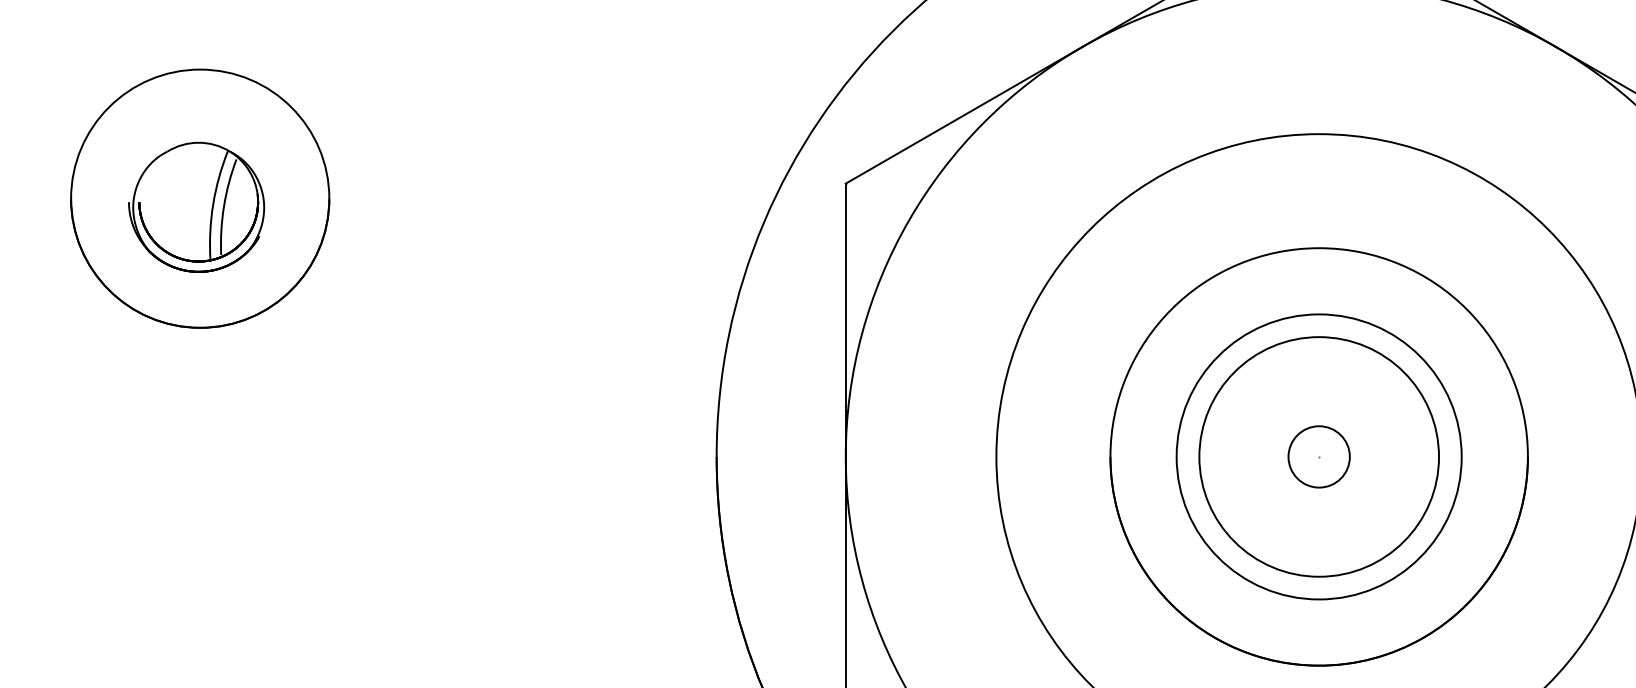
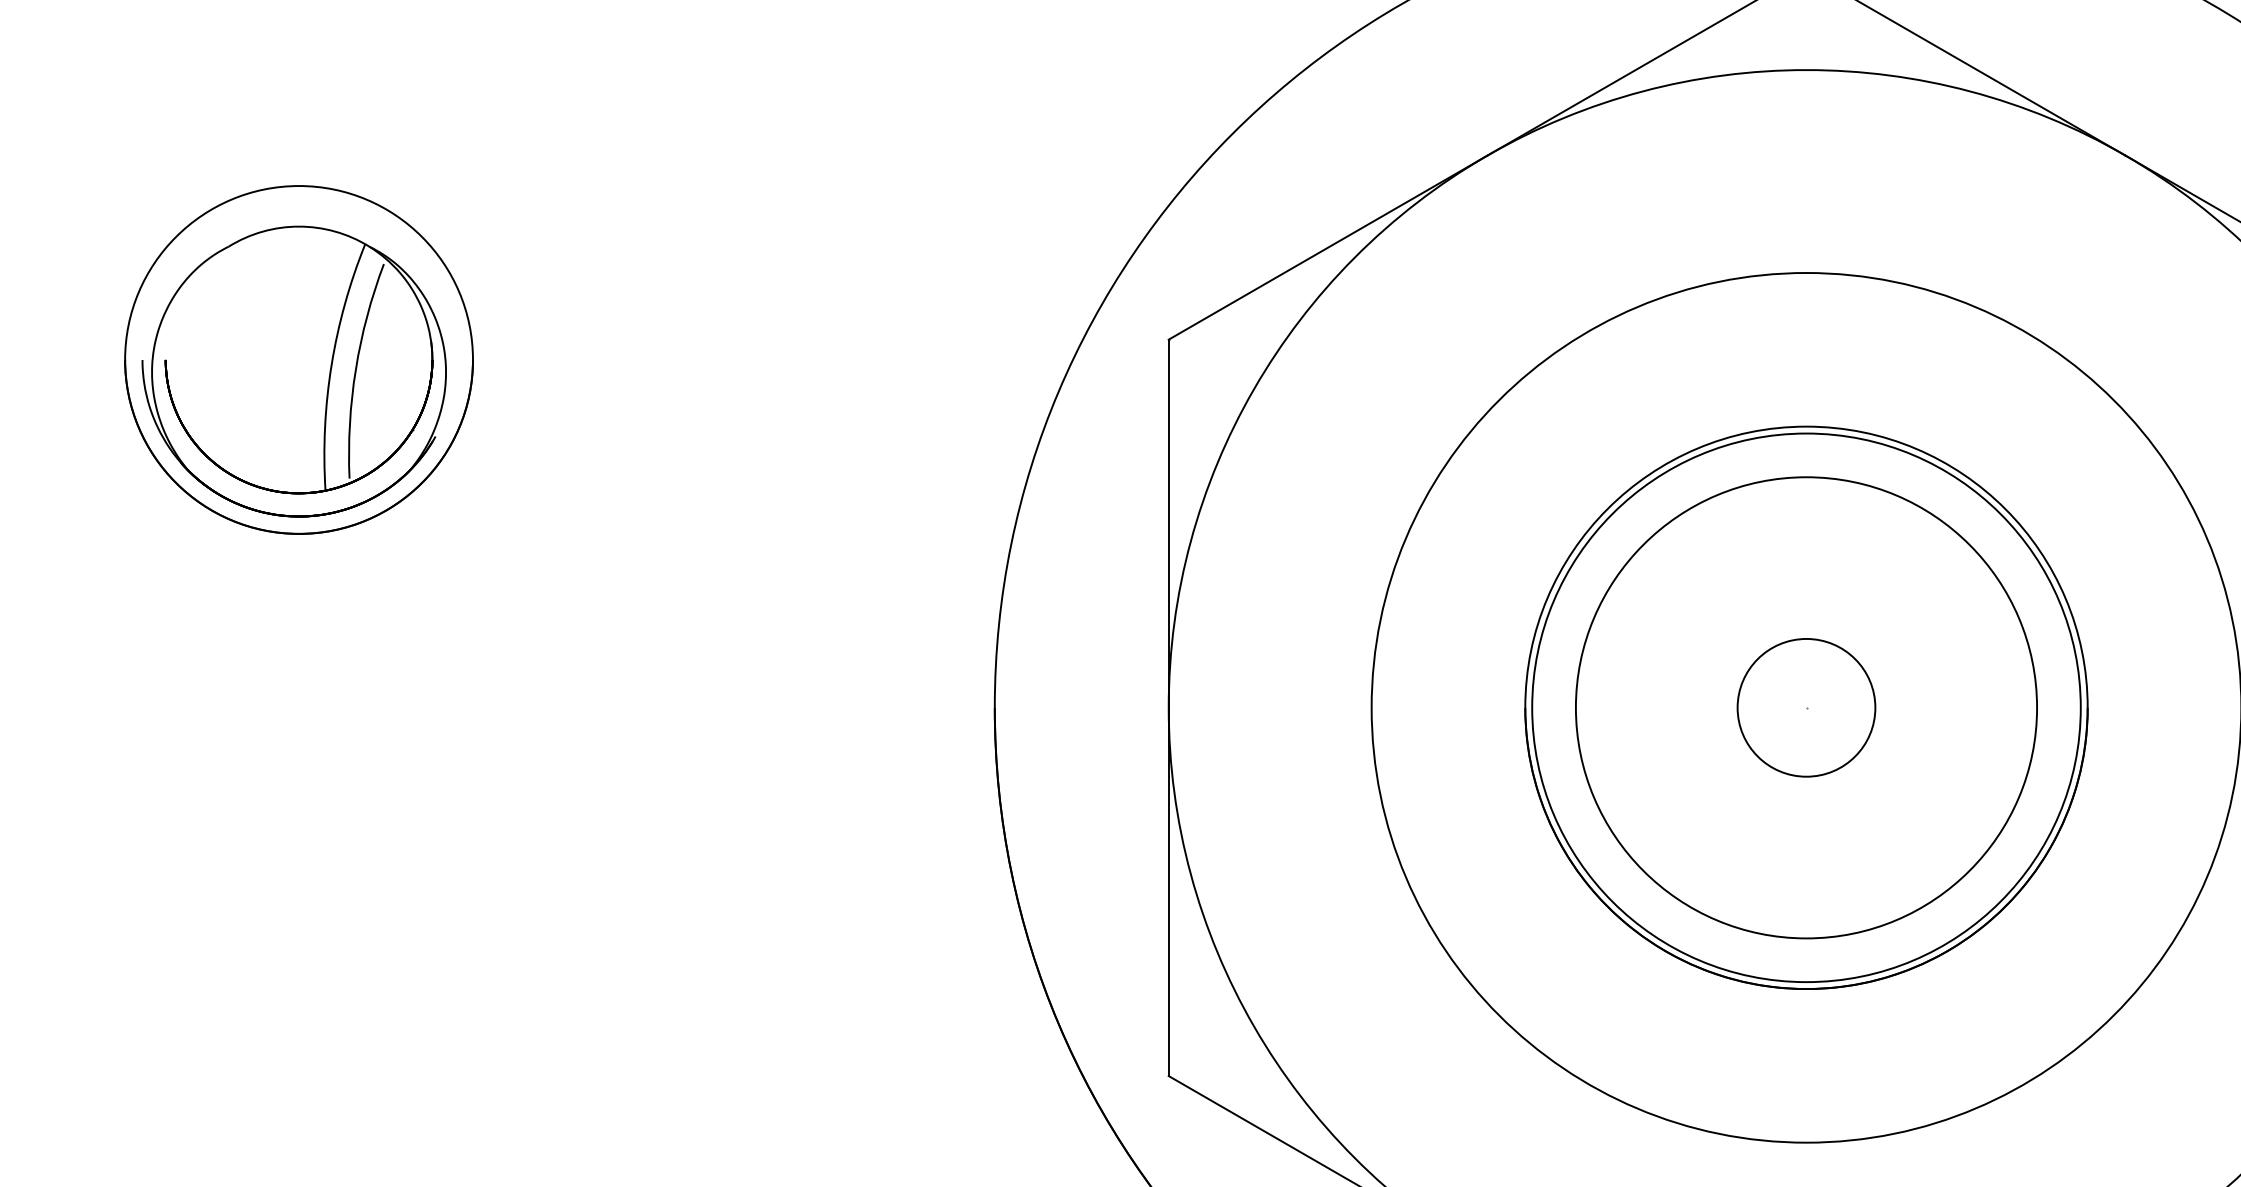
part: (196, 207) -> (293, 371), size x1.67
circle: (1319, 456) -> (1806, 707), size x1.43
circle: (1319, 456) -> (1806, 707), size x1.43
circle: (1319, 456) -> (1806, 707), size x1.67

